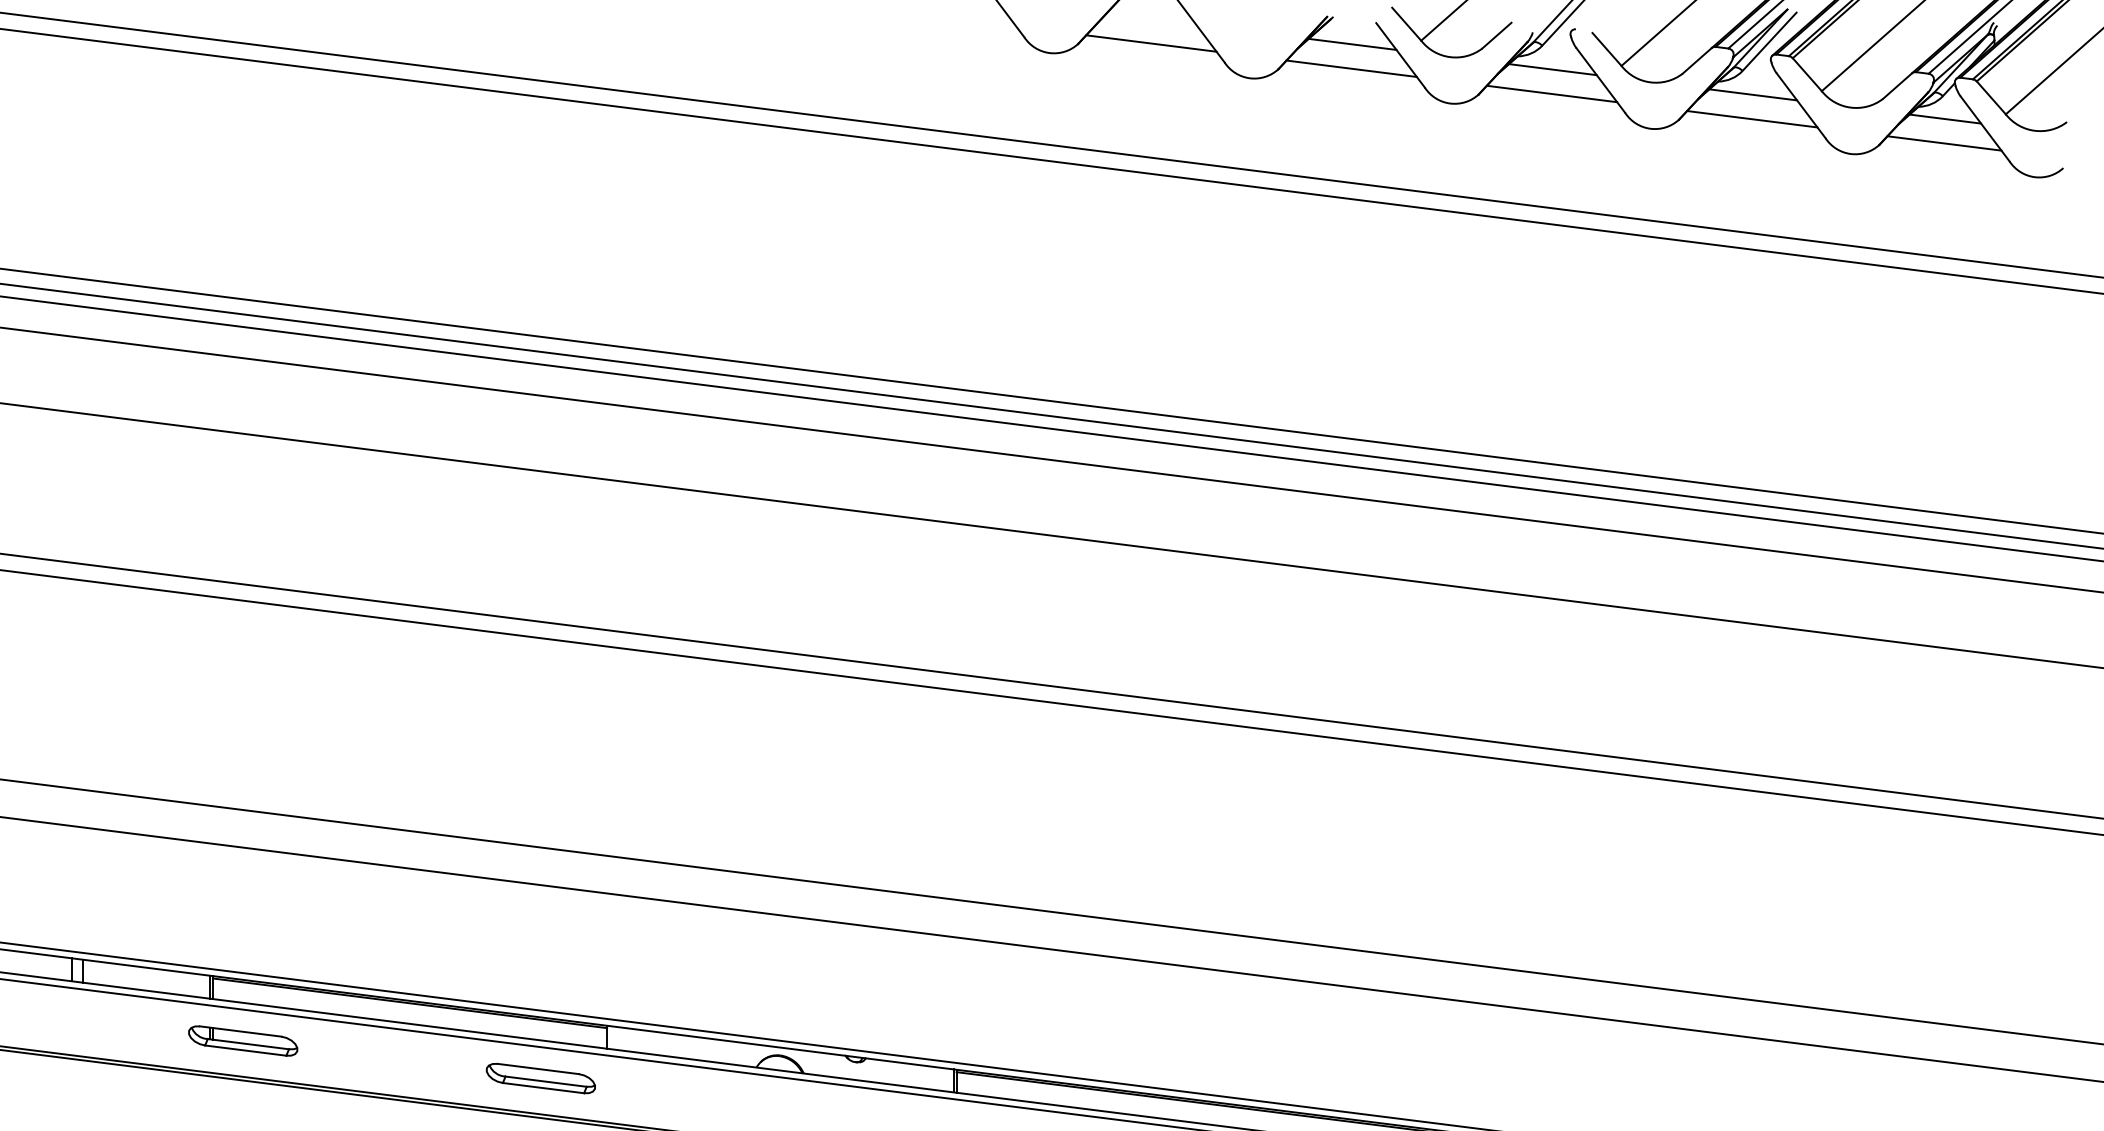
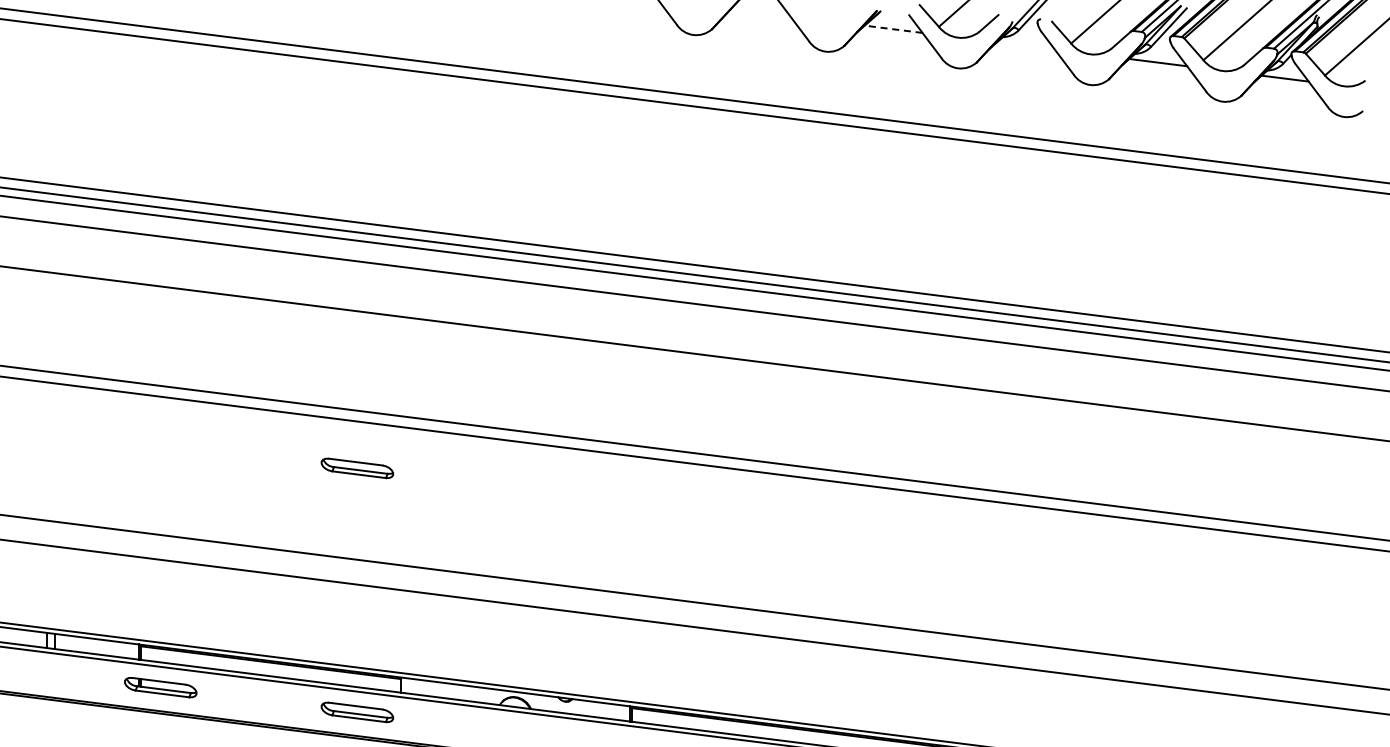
line: (1151, 43) -> (760, 28), removed
line: (1352, 44) -> (893, 29), solid -> dashed
line: (1350, 67) -> (892, 44), removed
line: (1552, 68) -> (1025, 45), removed
line: (1552, 93) -> (1025, 61), removed
line: (1752, 118) -> (1157, 78), removed
line: (1944, 143) -> (1284, 94), removed
part: (541, 709) -> (357, 468), added

